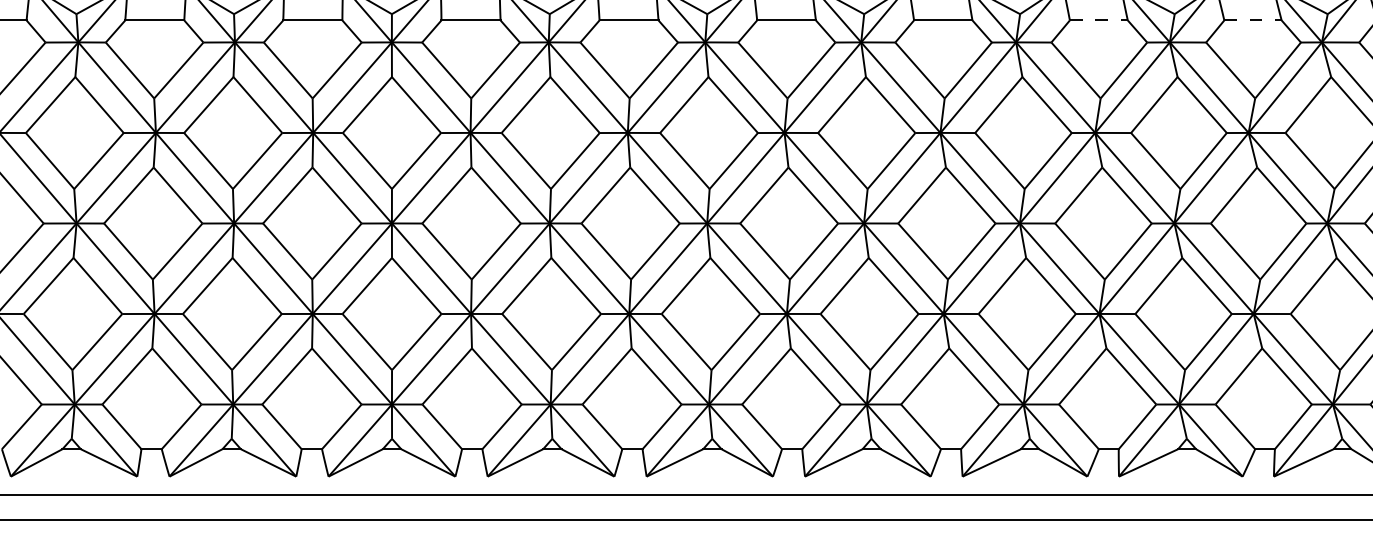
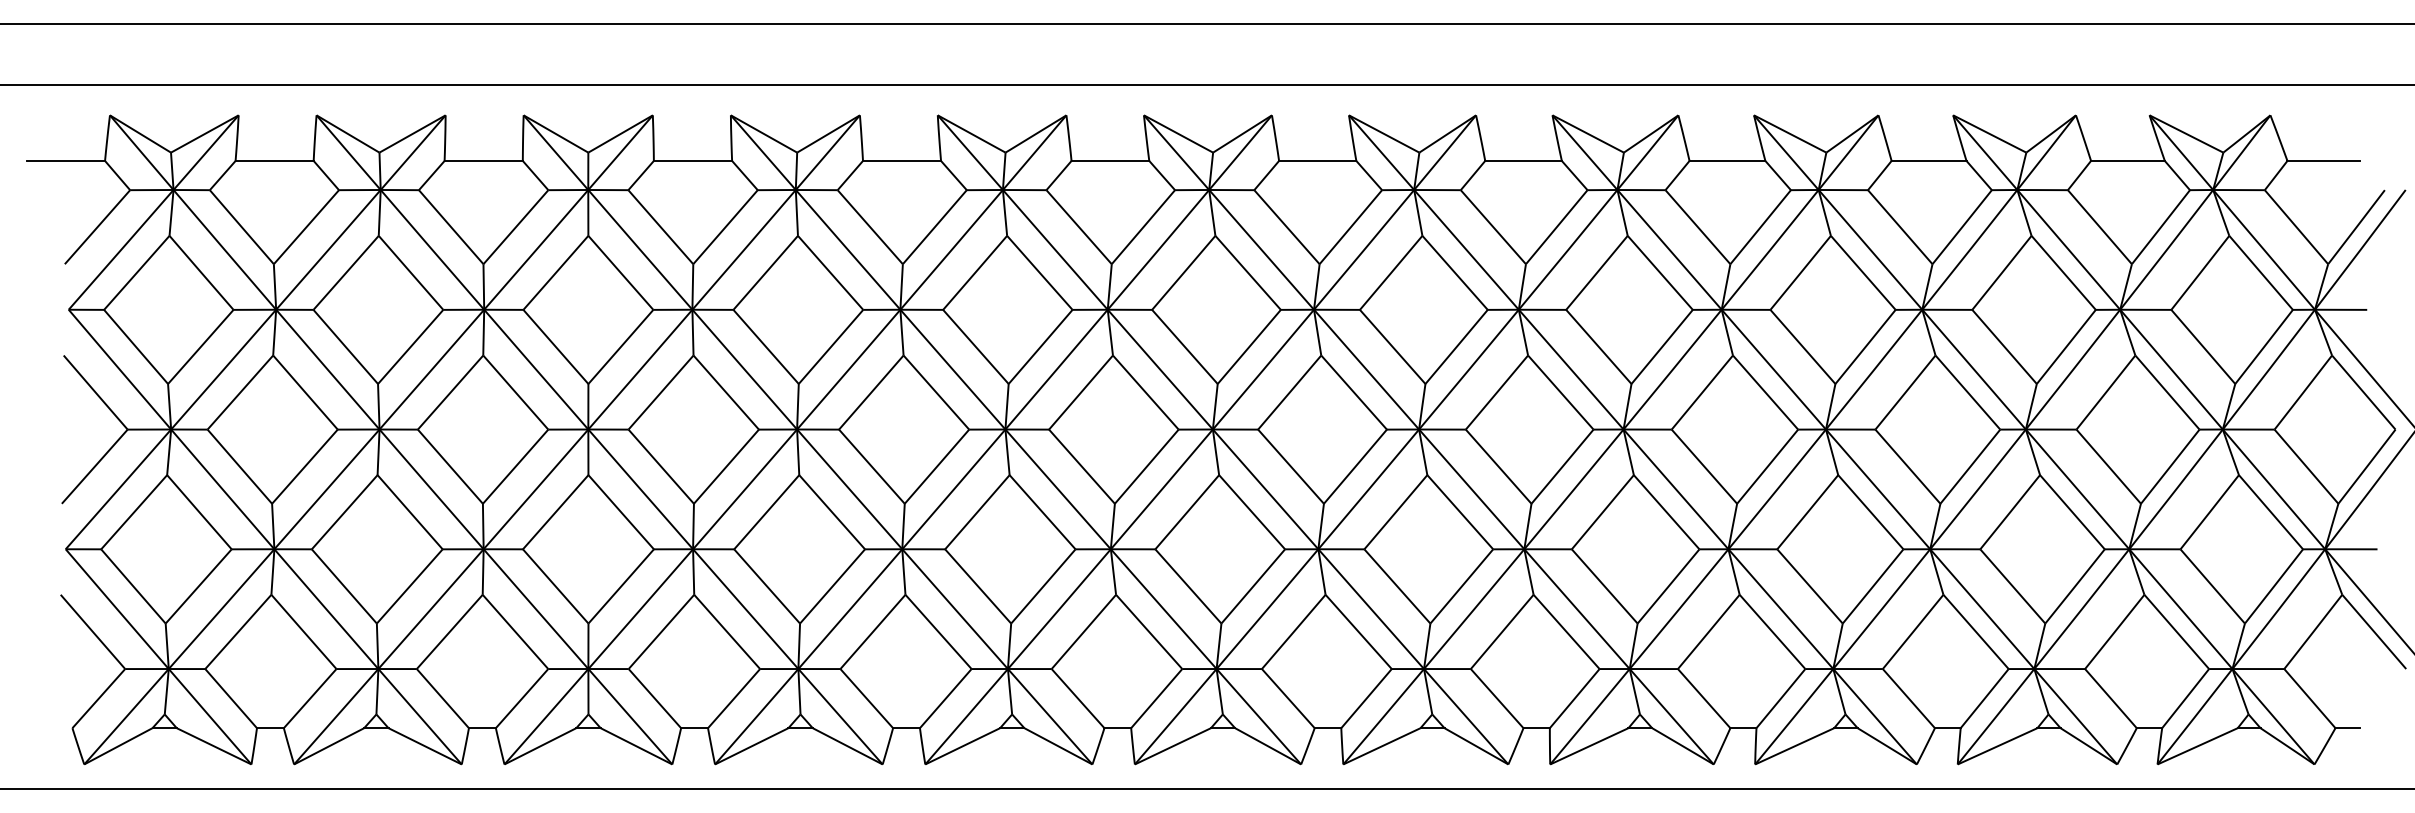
line: (1099, 20) -> (1524, 160), dashed -> solid
line: (1253, 20) -> (1727, 160), dashed -> solid

